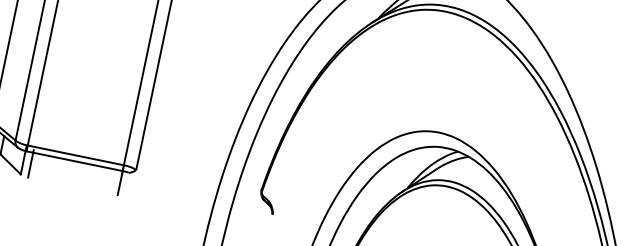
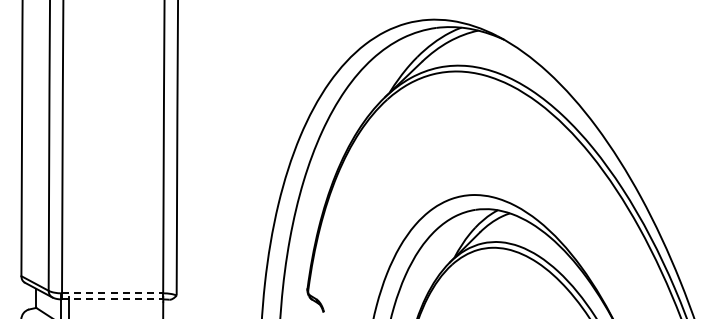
line: (75, 155) -> (112, 293), solid -> dashed
line: (74, 161) -> (112, 299), solid -> dashed

